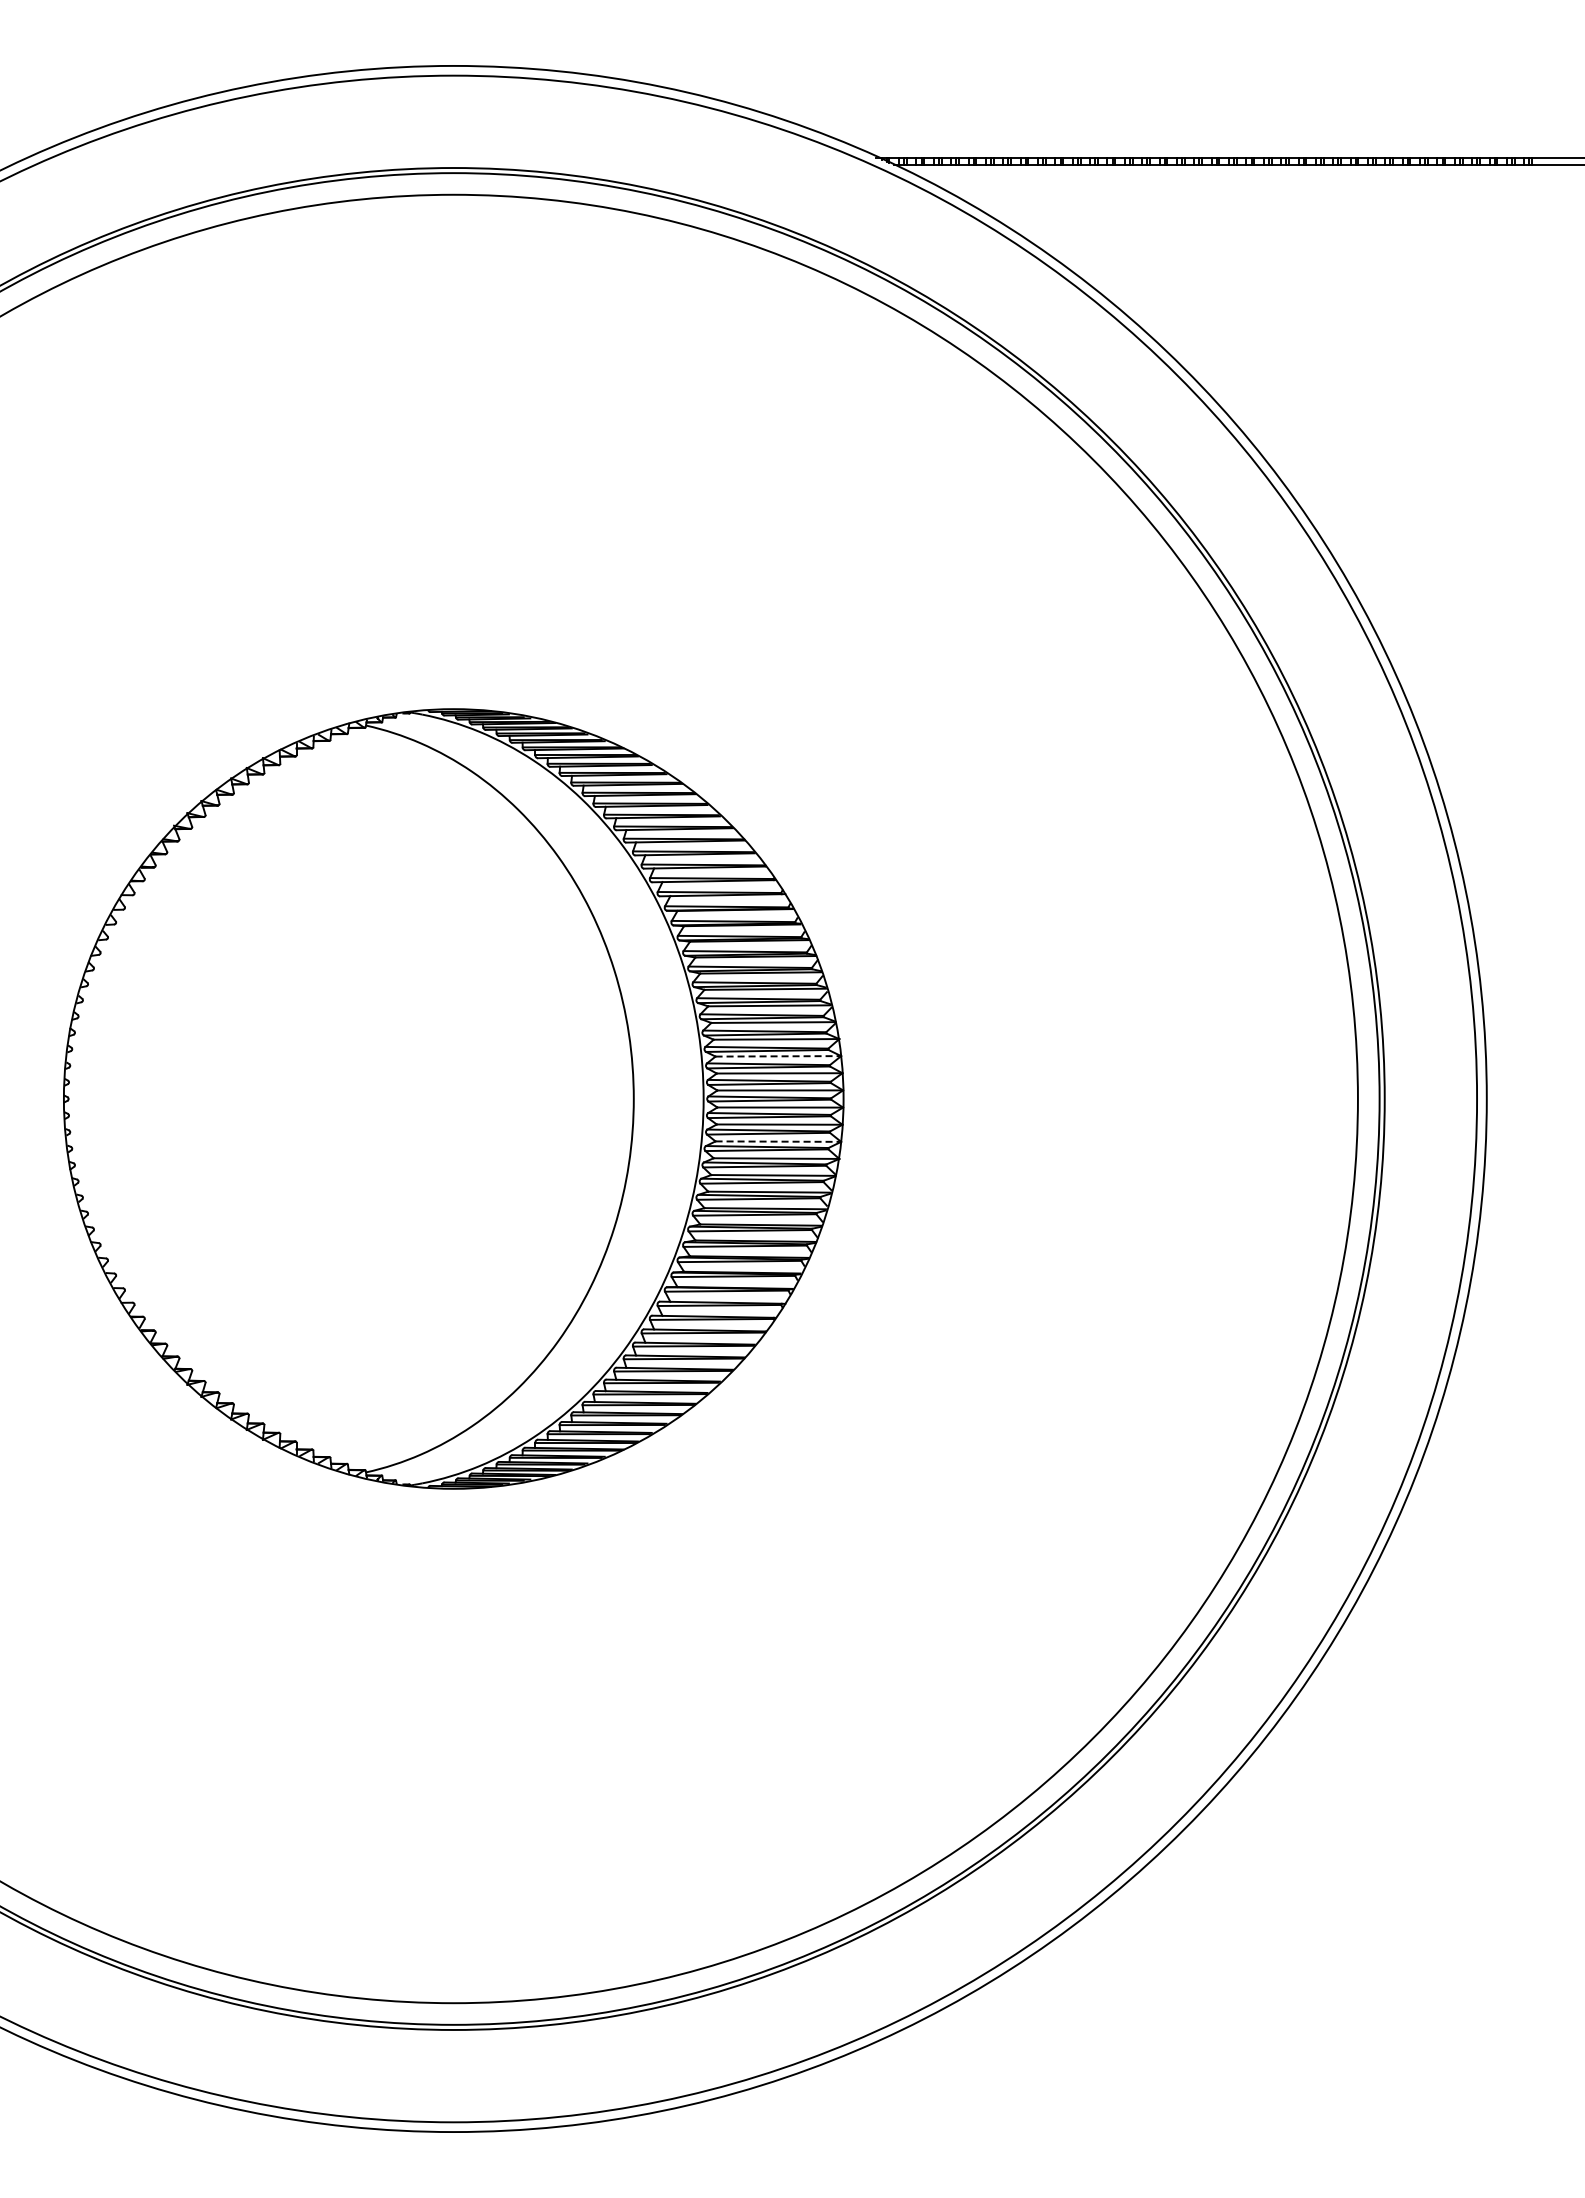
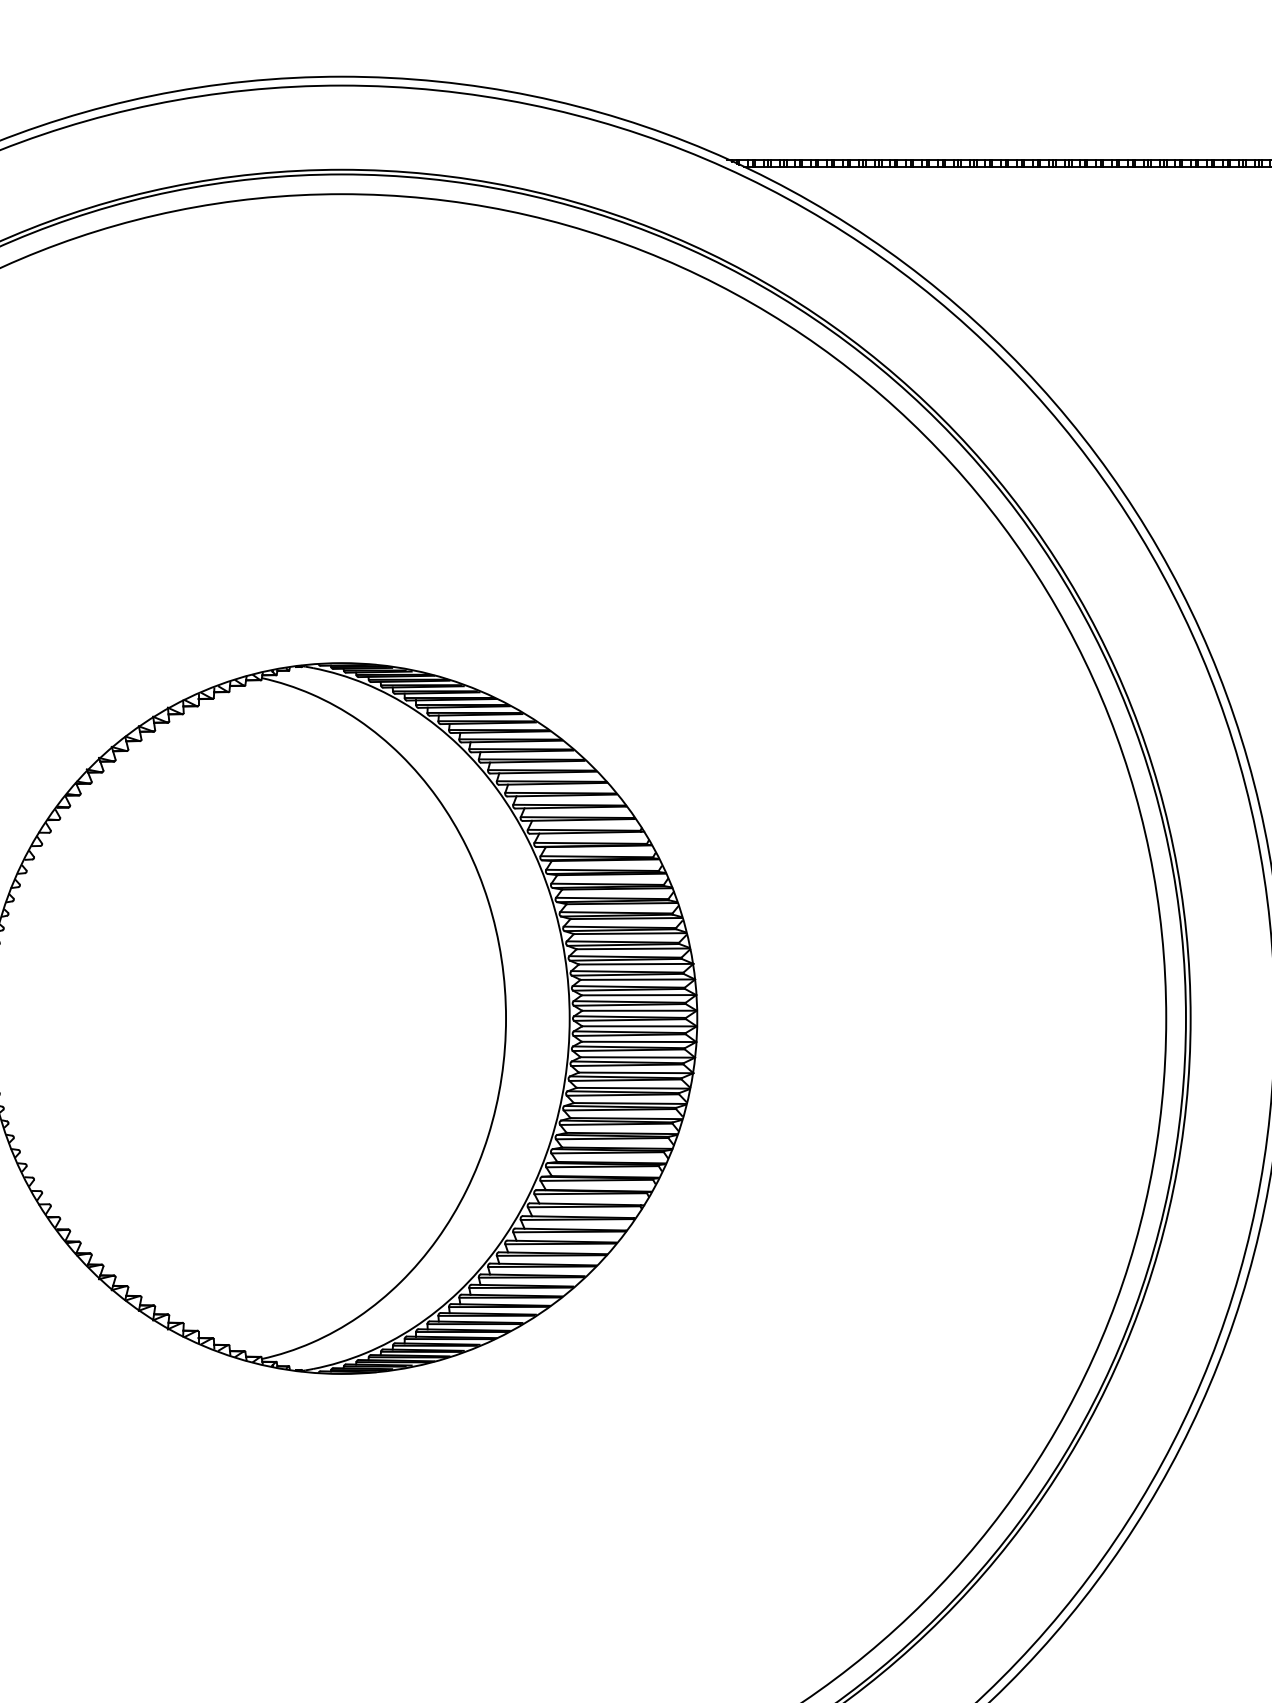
line: (778, 1056) -> (637, 979), dashed -> solid
line: (778, 1141) -> (637, 1057), dashed -> solid

